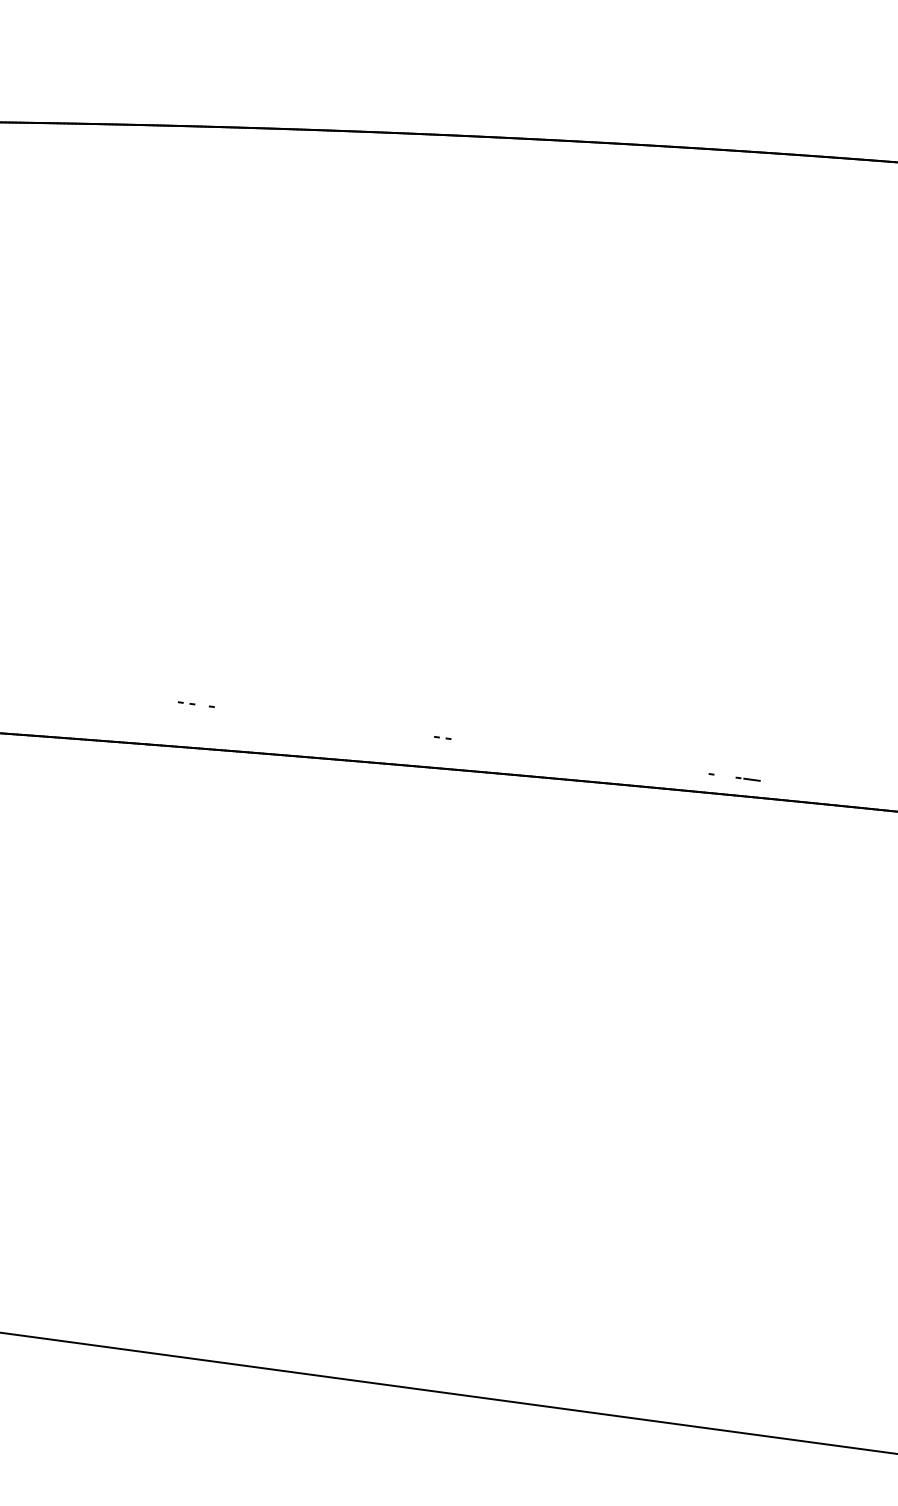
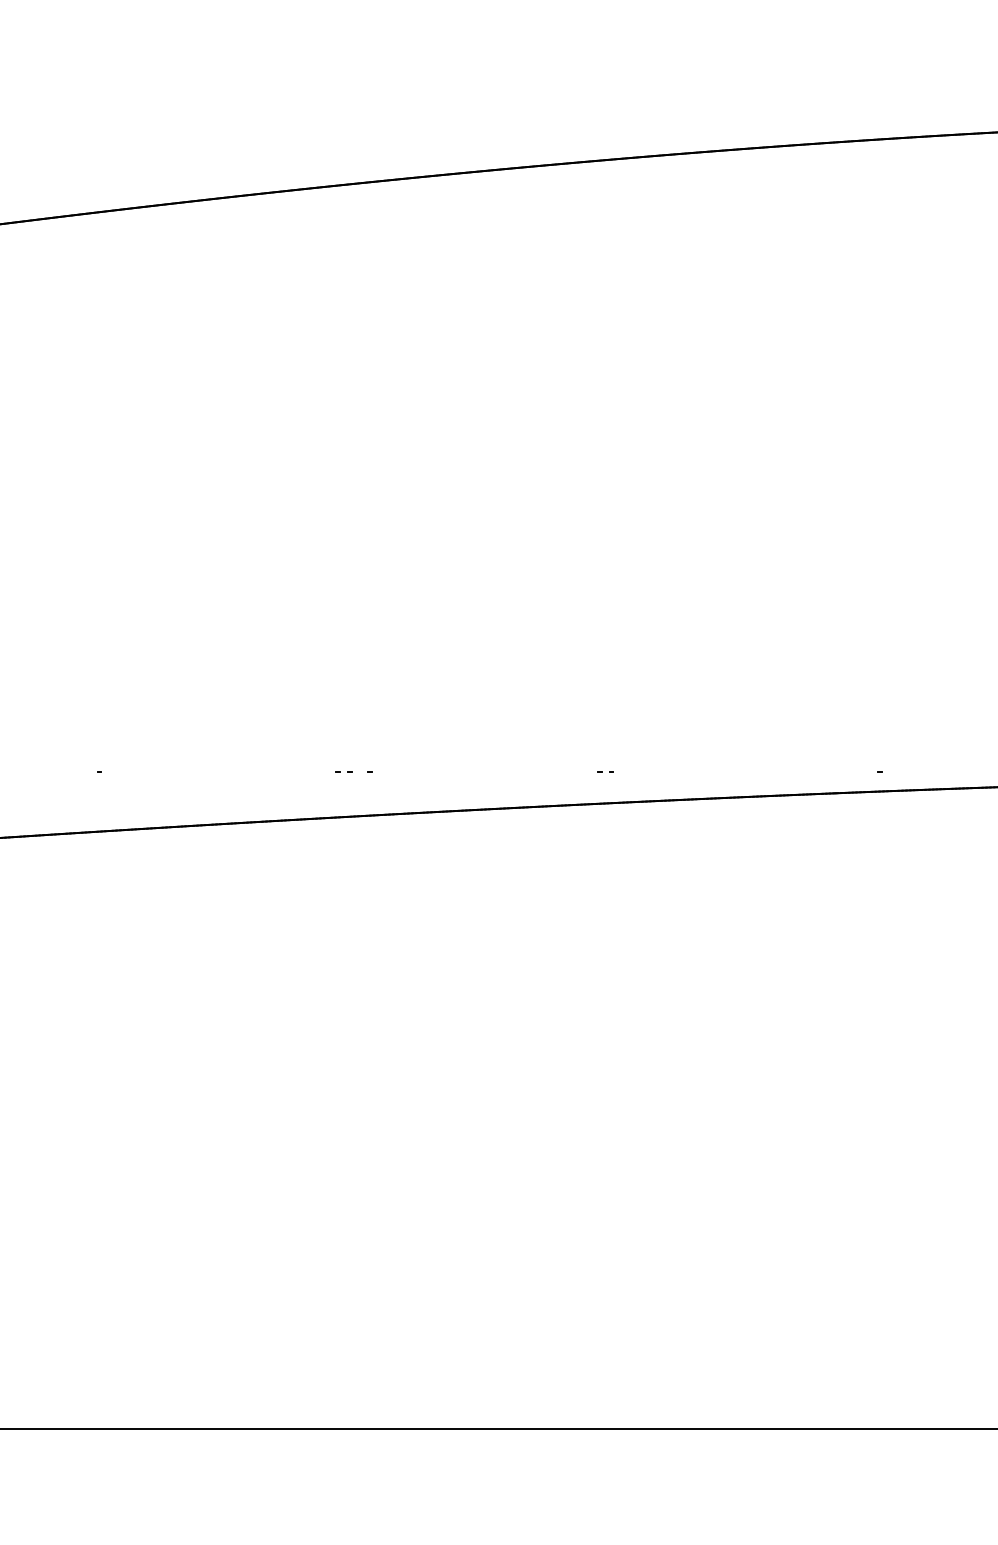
line: (748, 778) -> (917, 771), removed

